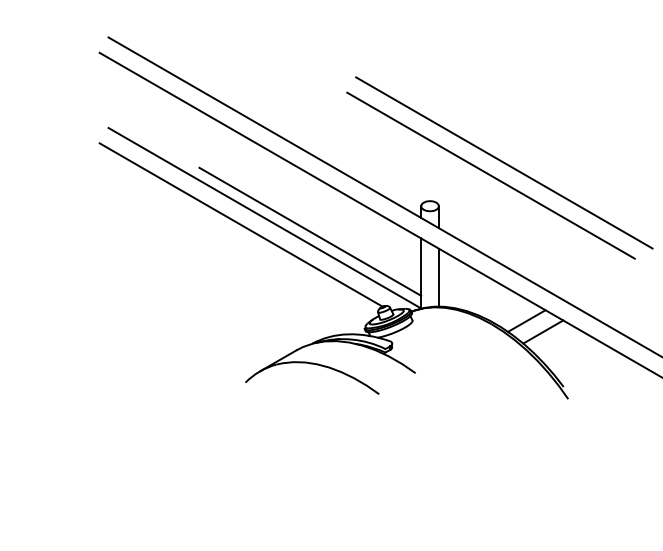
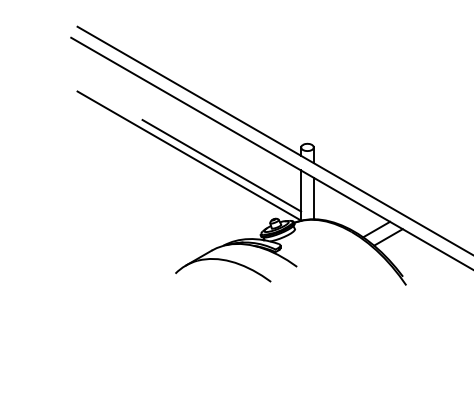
line: (504, 162) -> (360, 116), removed
line: (490, 175) -> (350, 125), removed
line: (241, 224) -> (172, 160), removed

